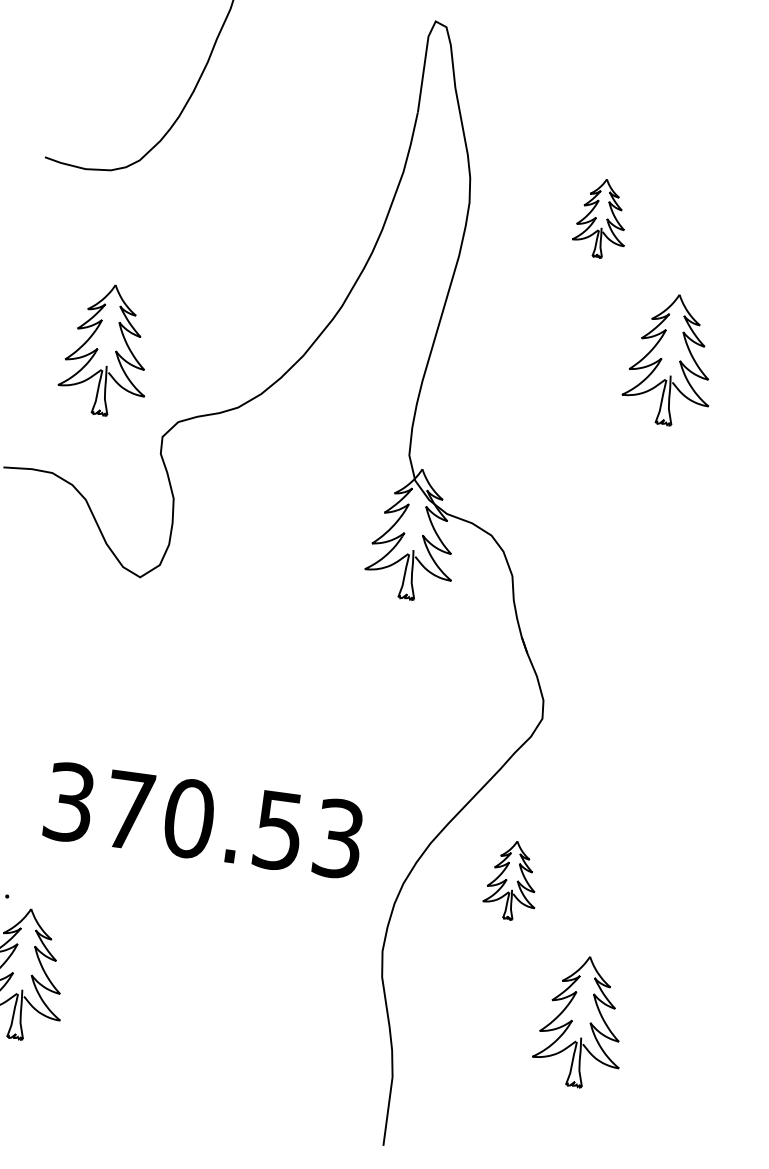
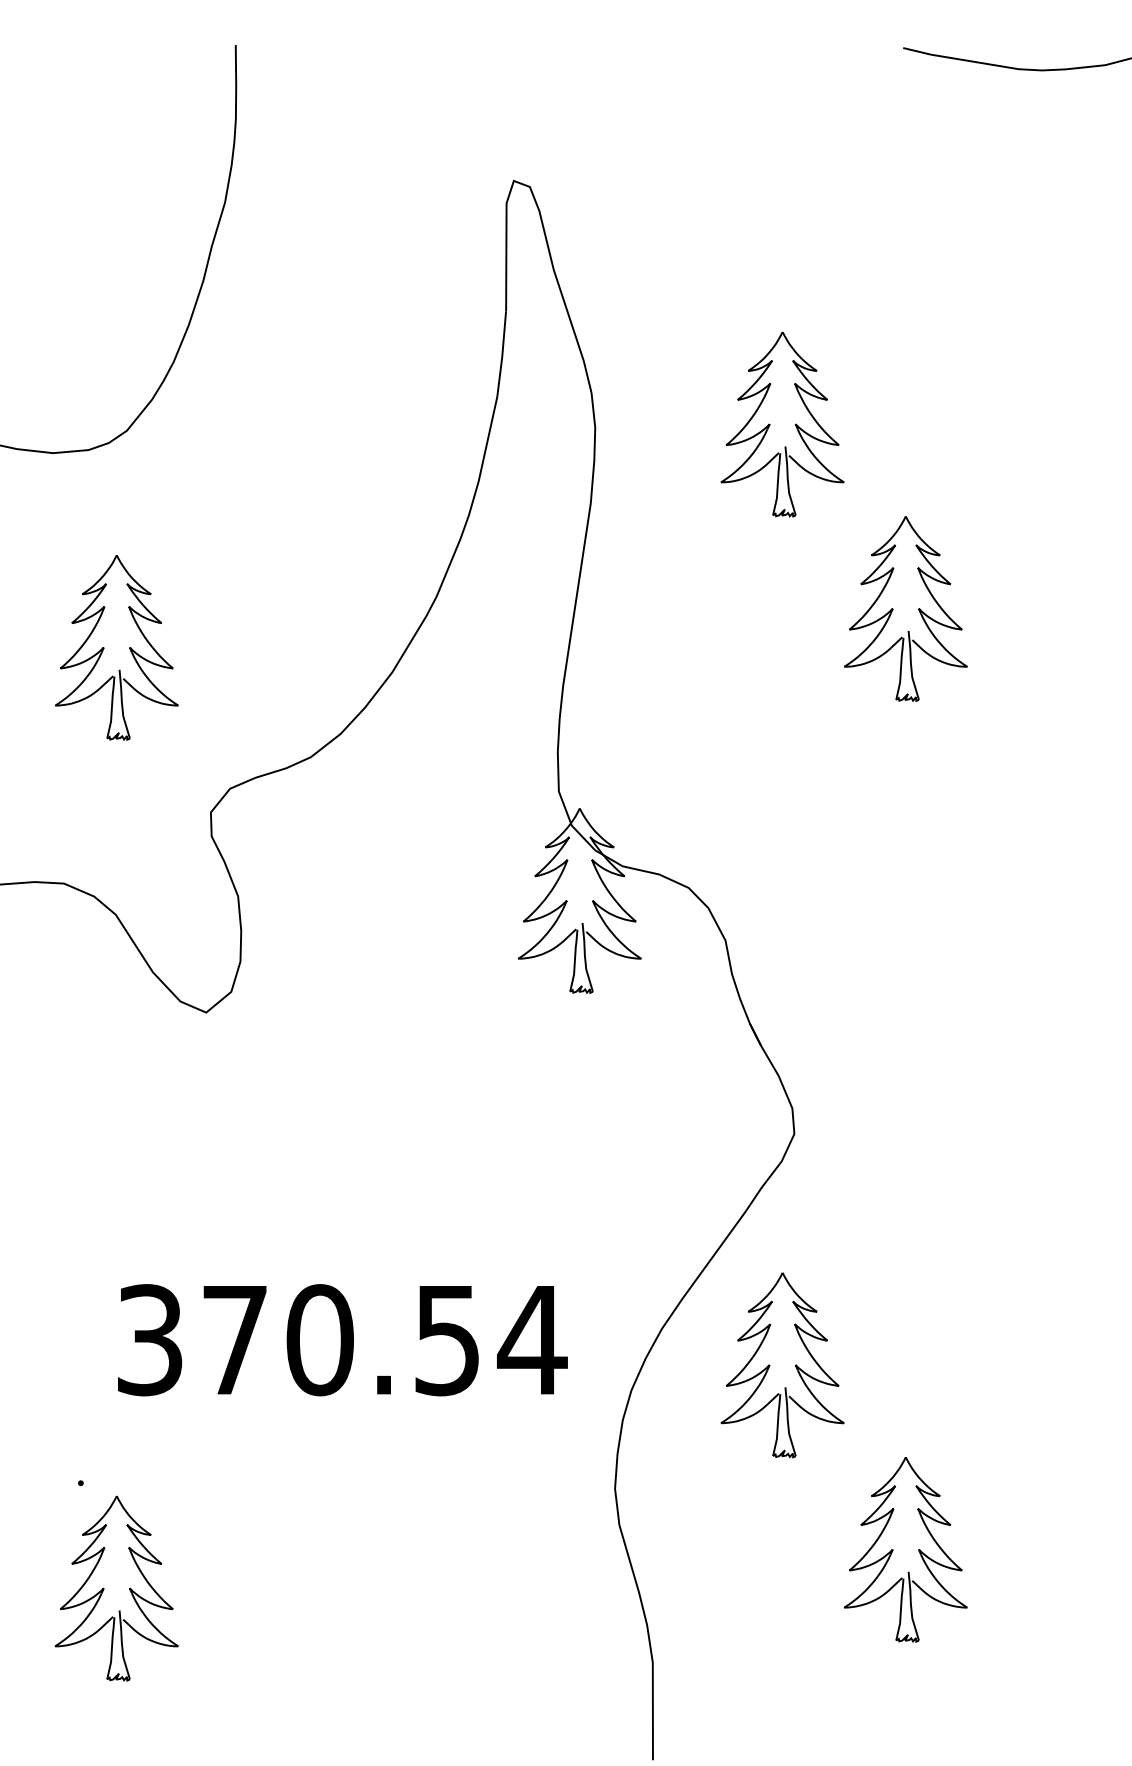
part: (601, 218) -> (782, 424), size x1.67
part: (98, 348) -> (104, 647), moved
text: (338, 839) -> (532, 1340), 370.53 -> 370.54
part: (512, 880) -> (782, 1365), size x1.67

